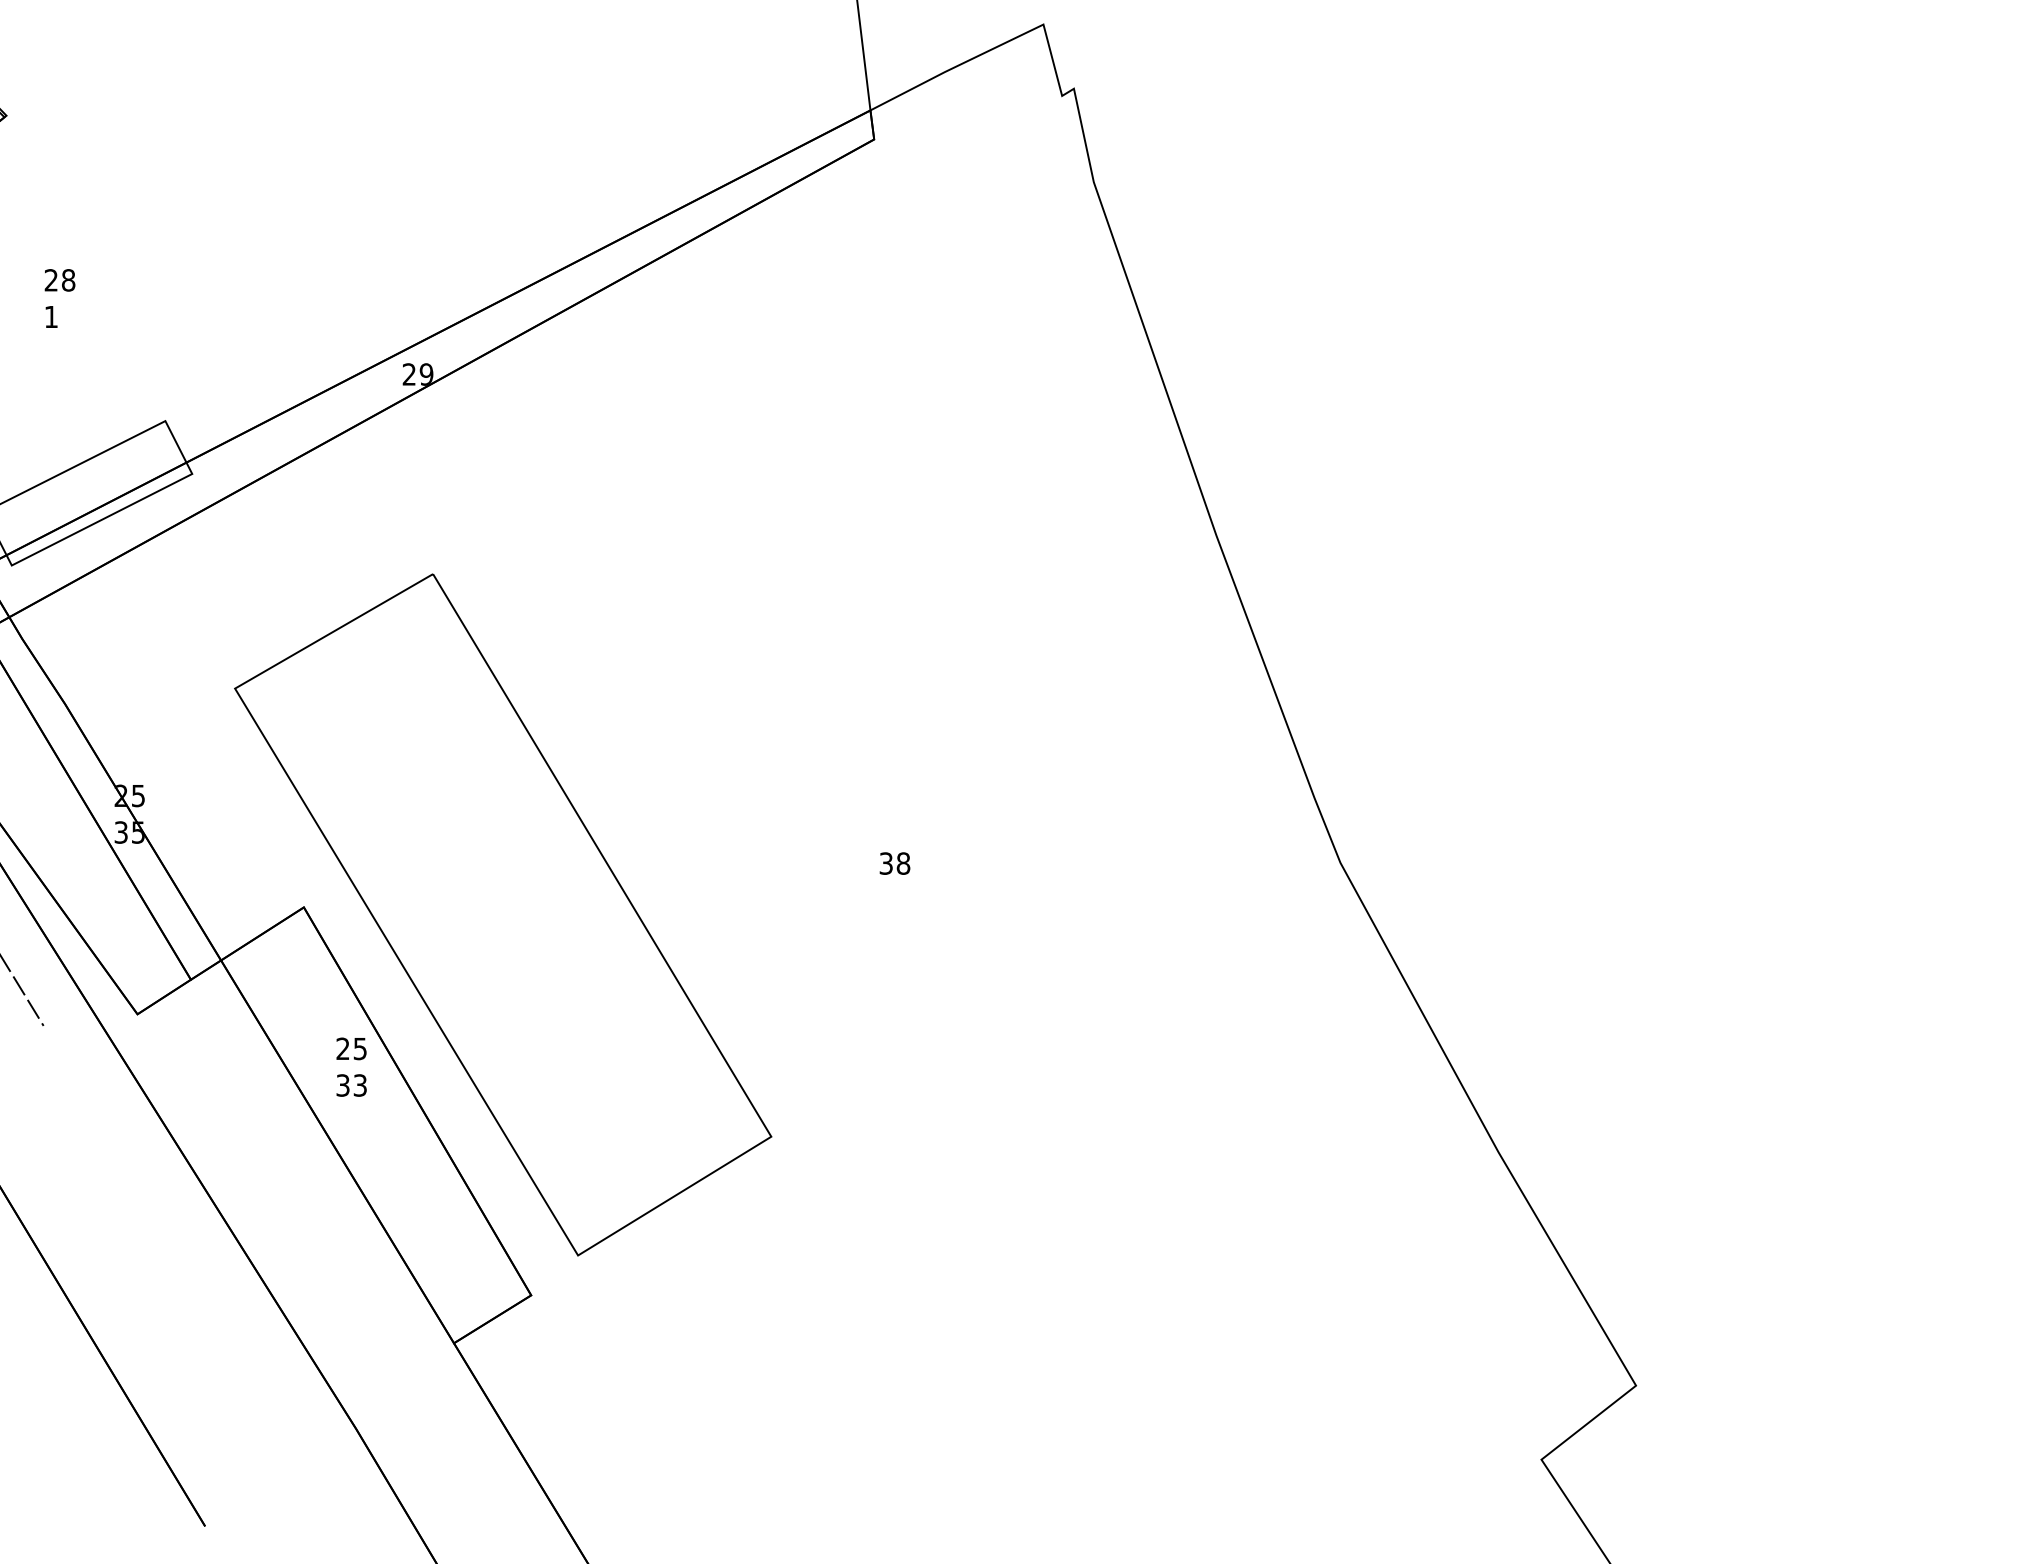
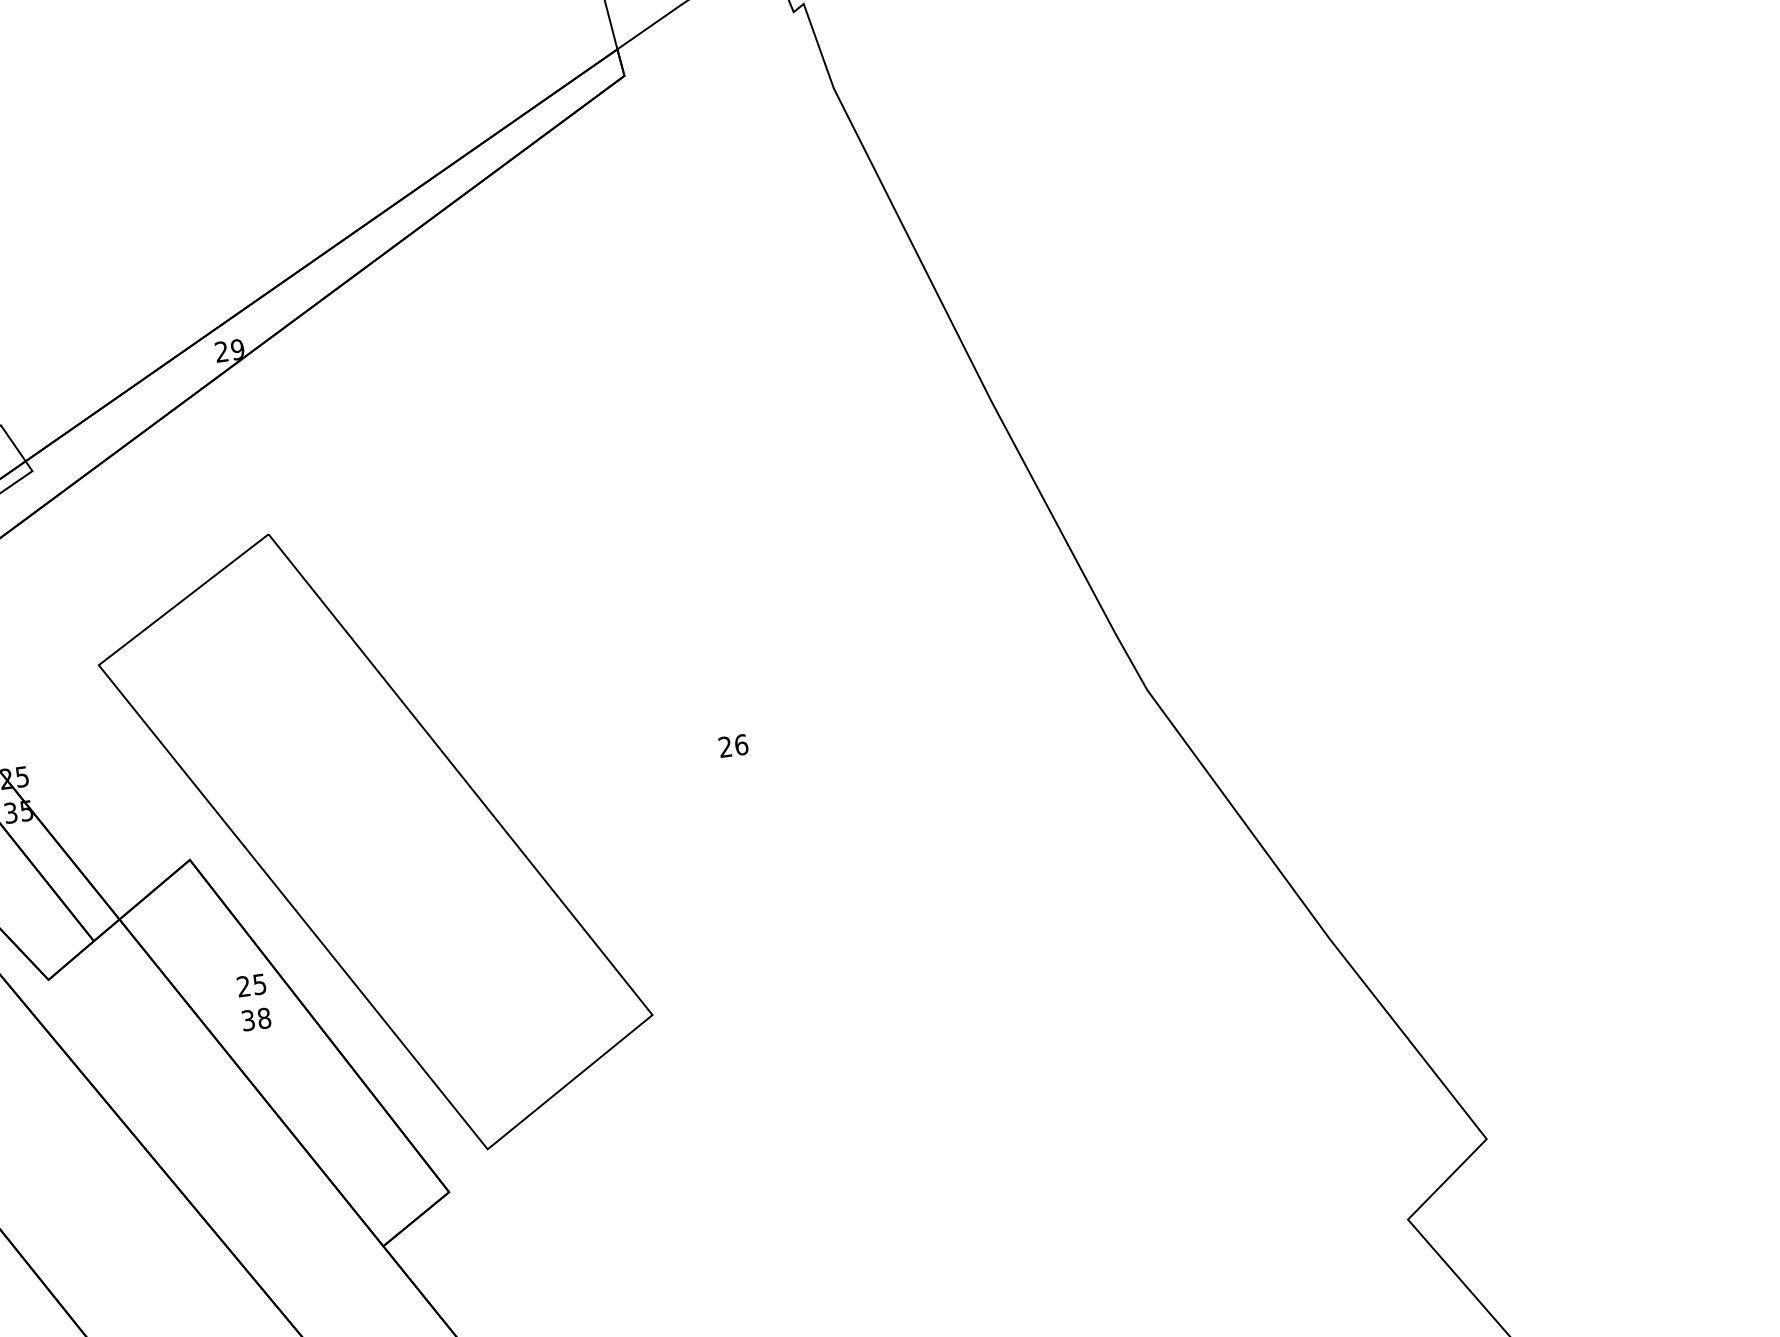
text: (894, 863) -> (733, 745), 38 -> 26
text: (360, 1085) -> (264, 1018), 33 -> 38

